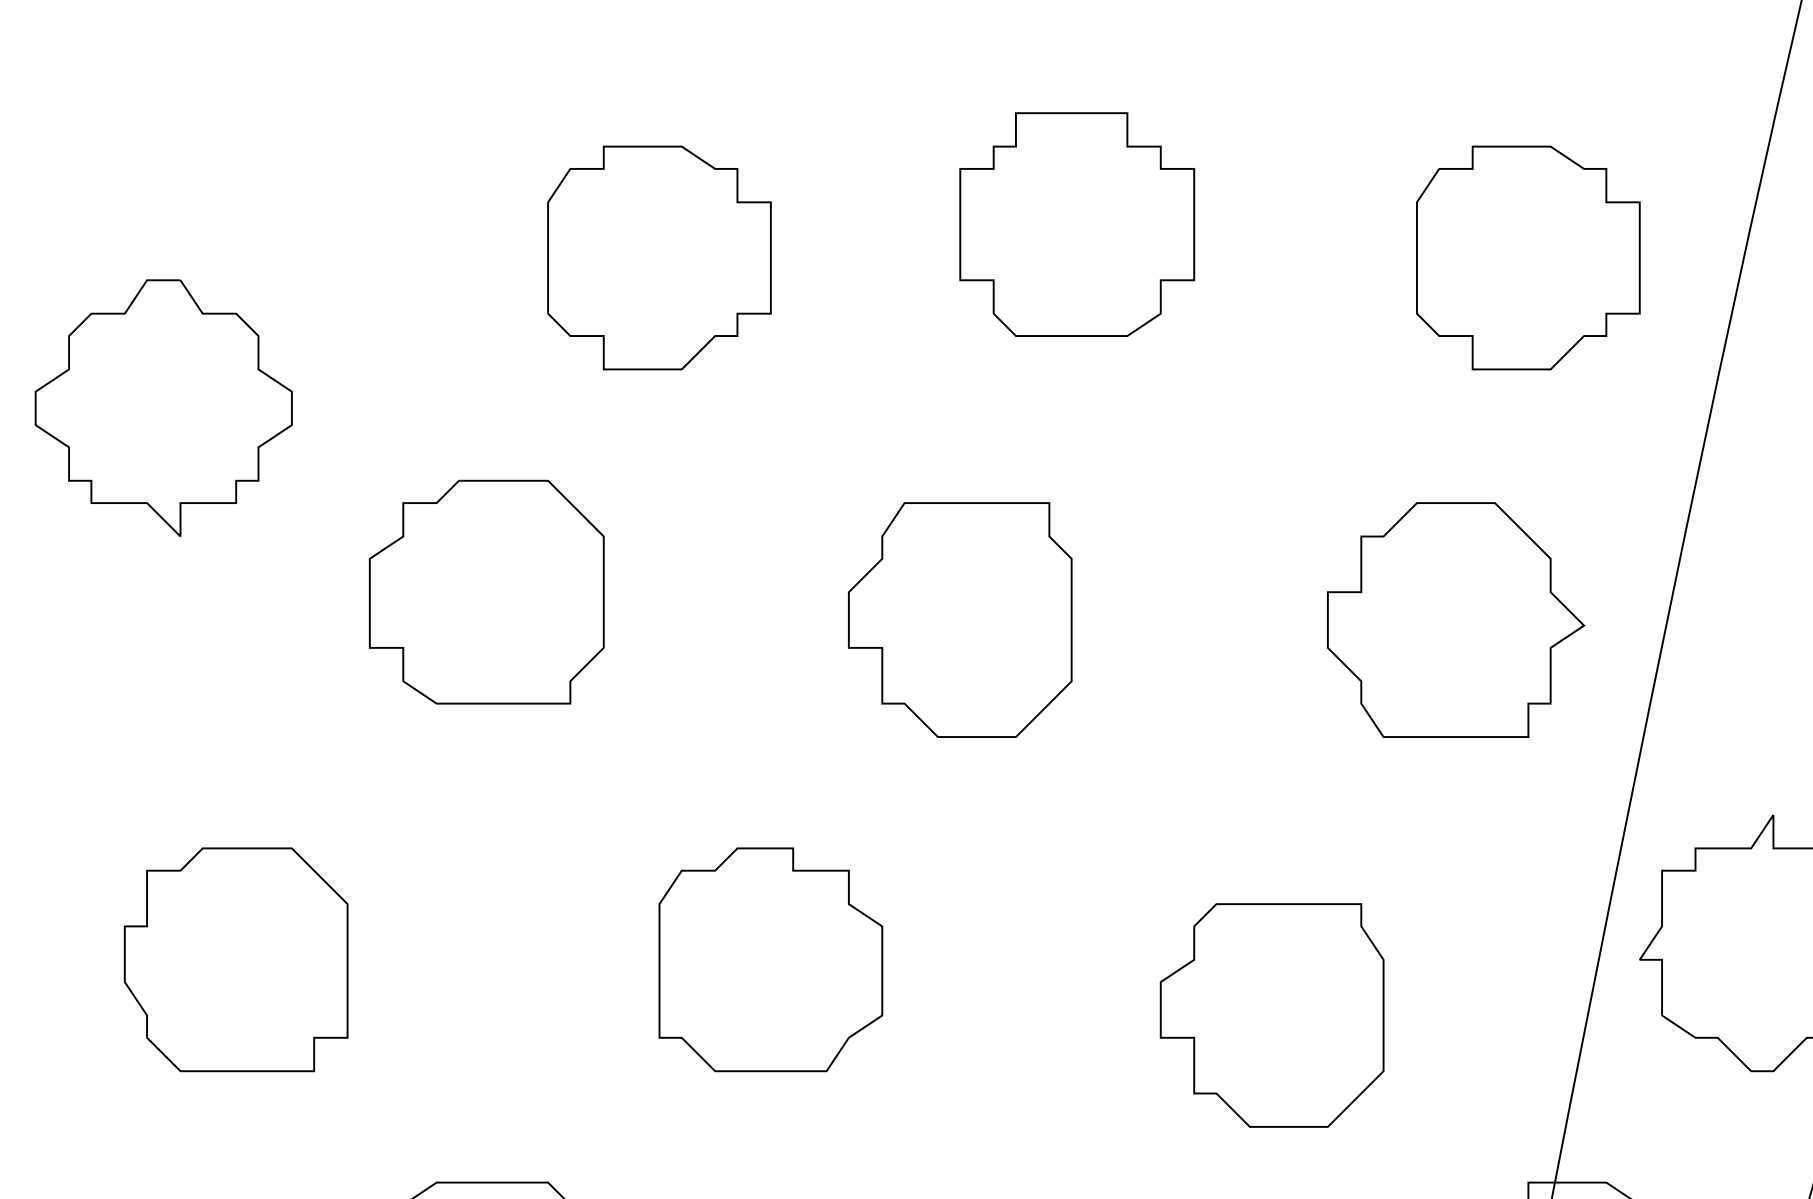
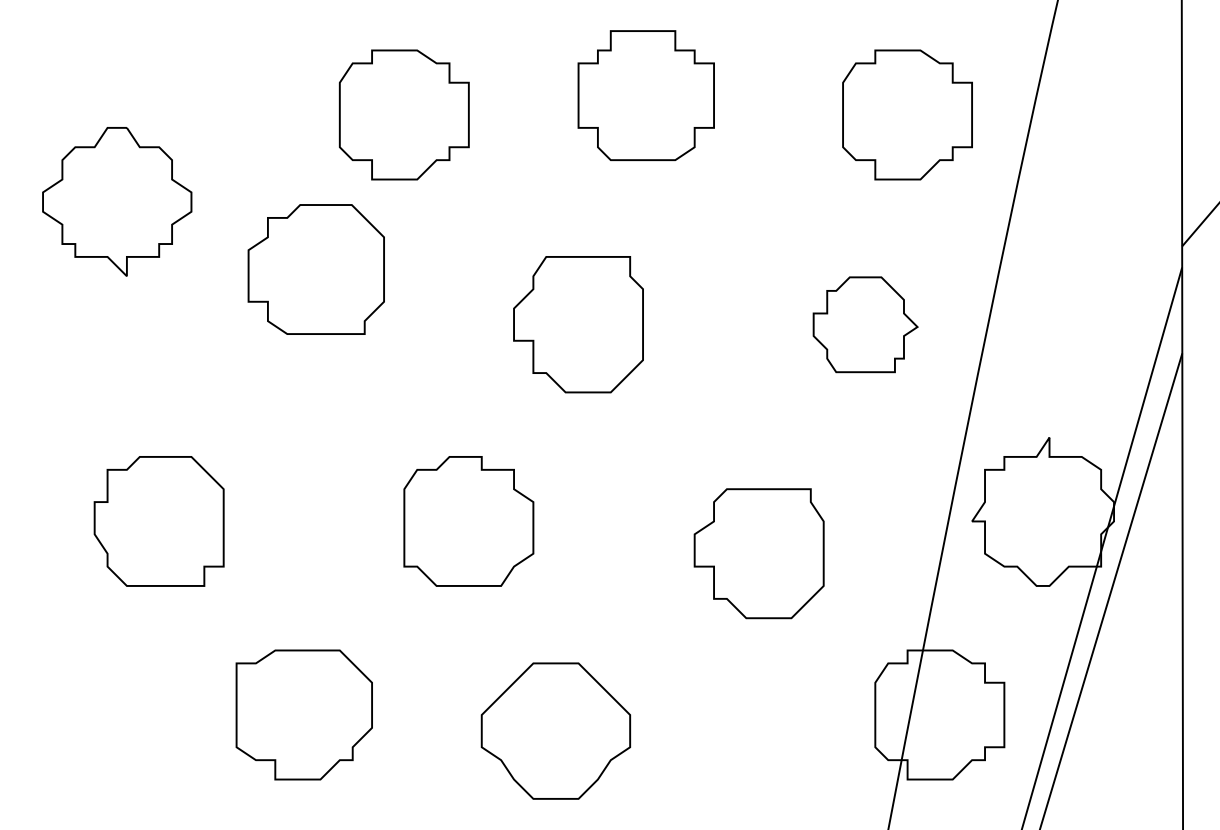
part: (485, 592) -> (315, 269), moved
part: (1455, 619) -> (865, 324), size x0.7

